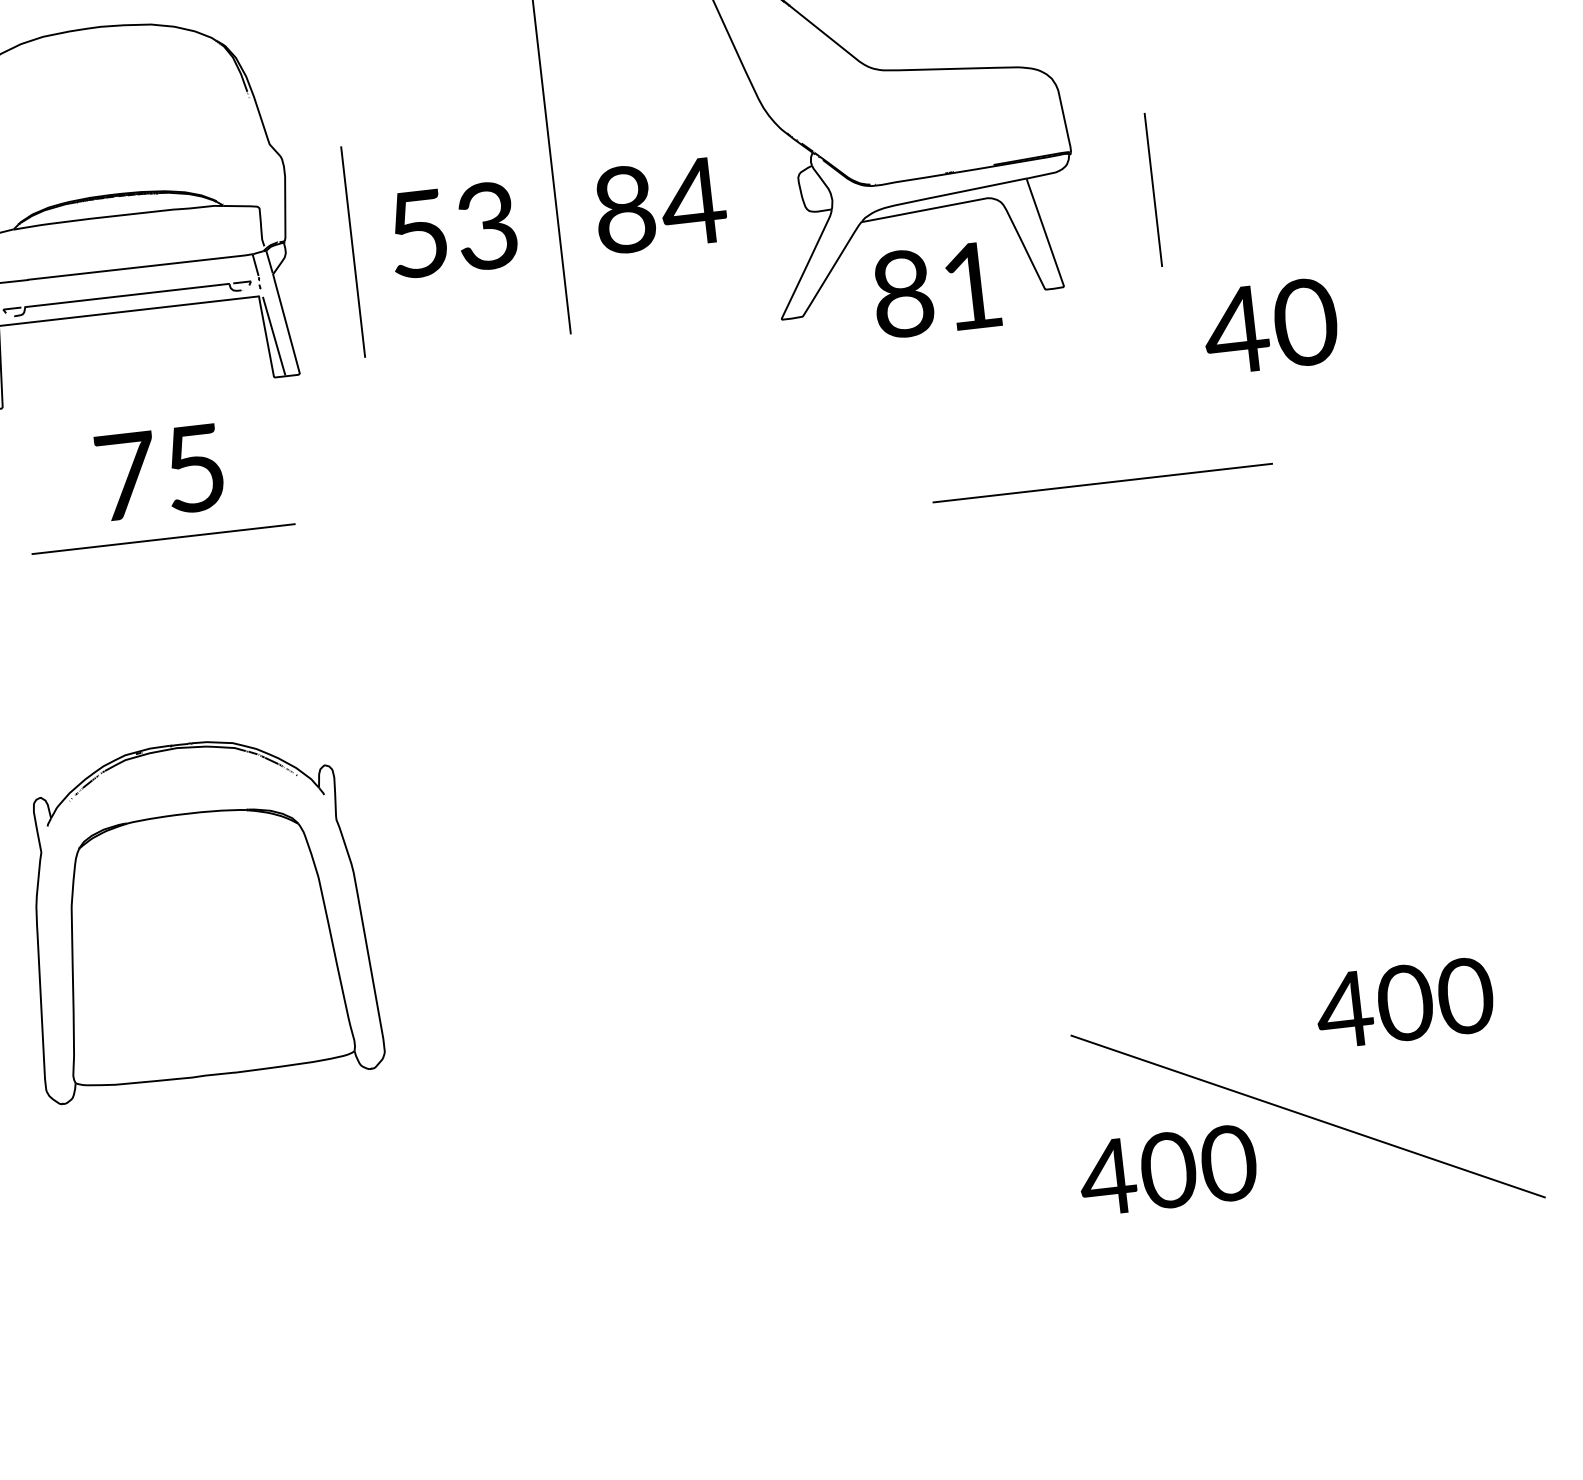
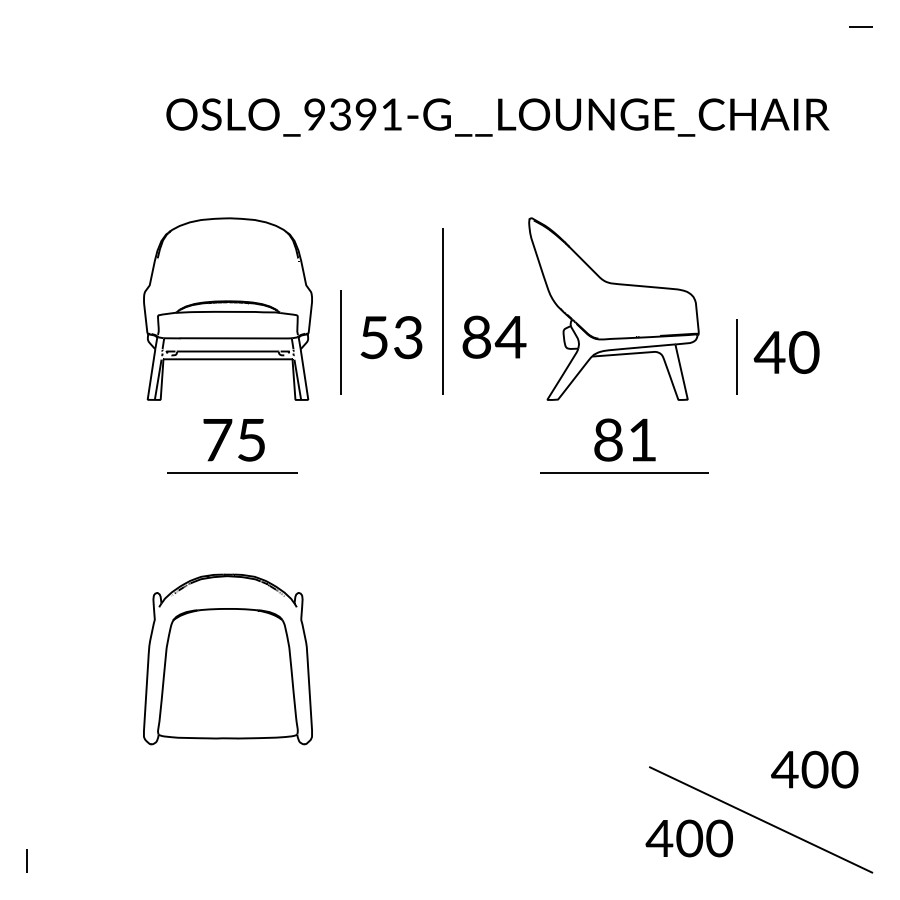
text: (935, 289) -> (624, 439), moved
text: (1270, 326) -> (786, 352), moved
line: (1102, 482) -> (624, 472), moved

